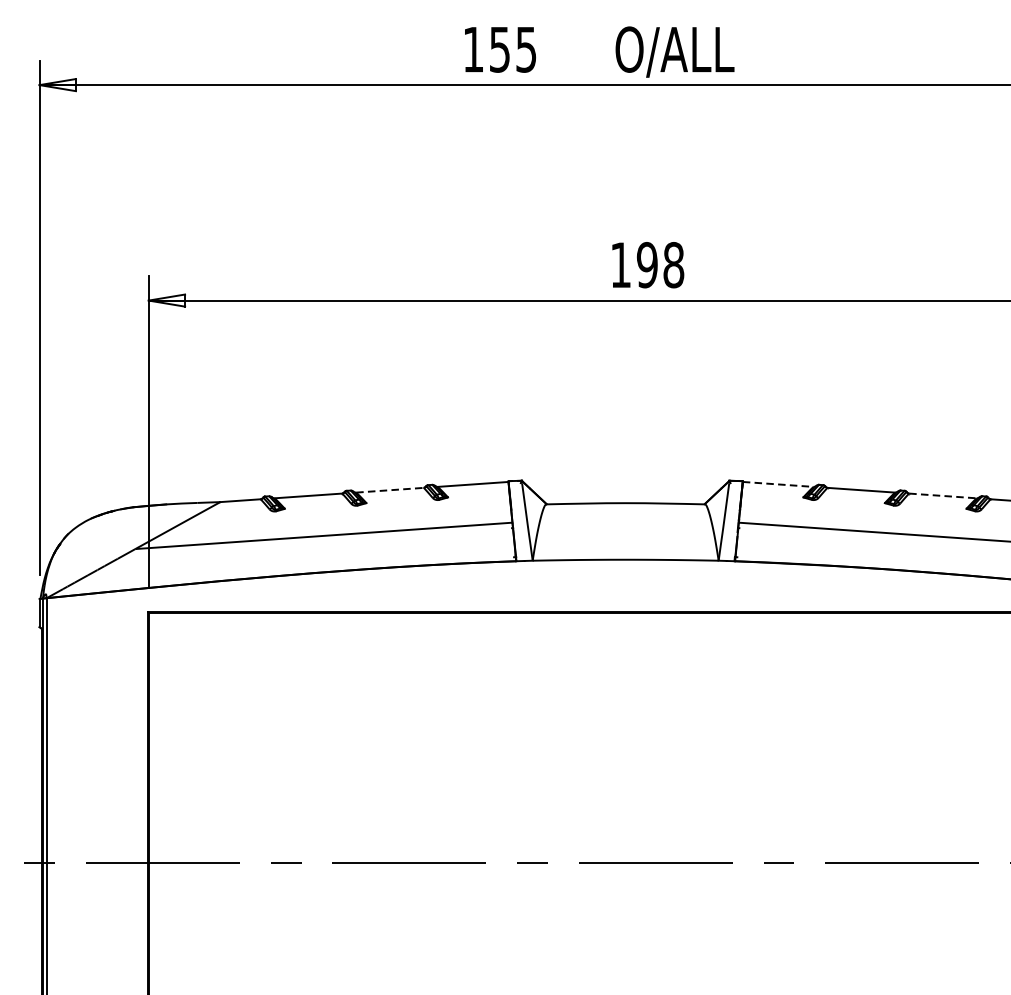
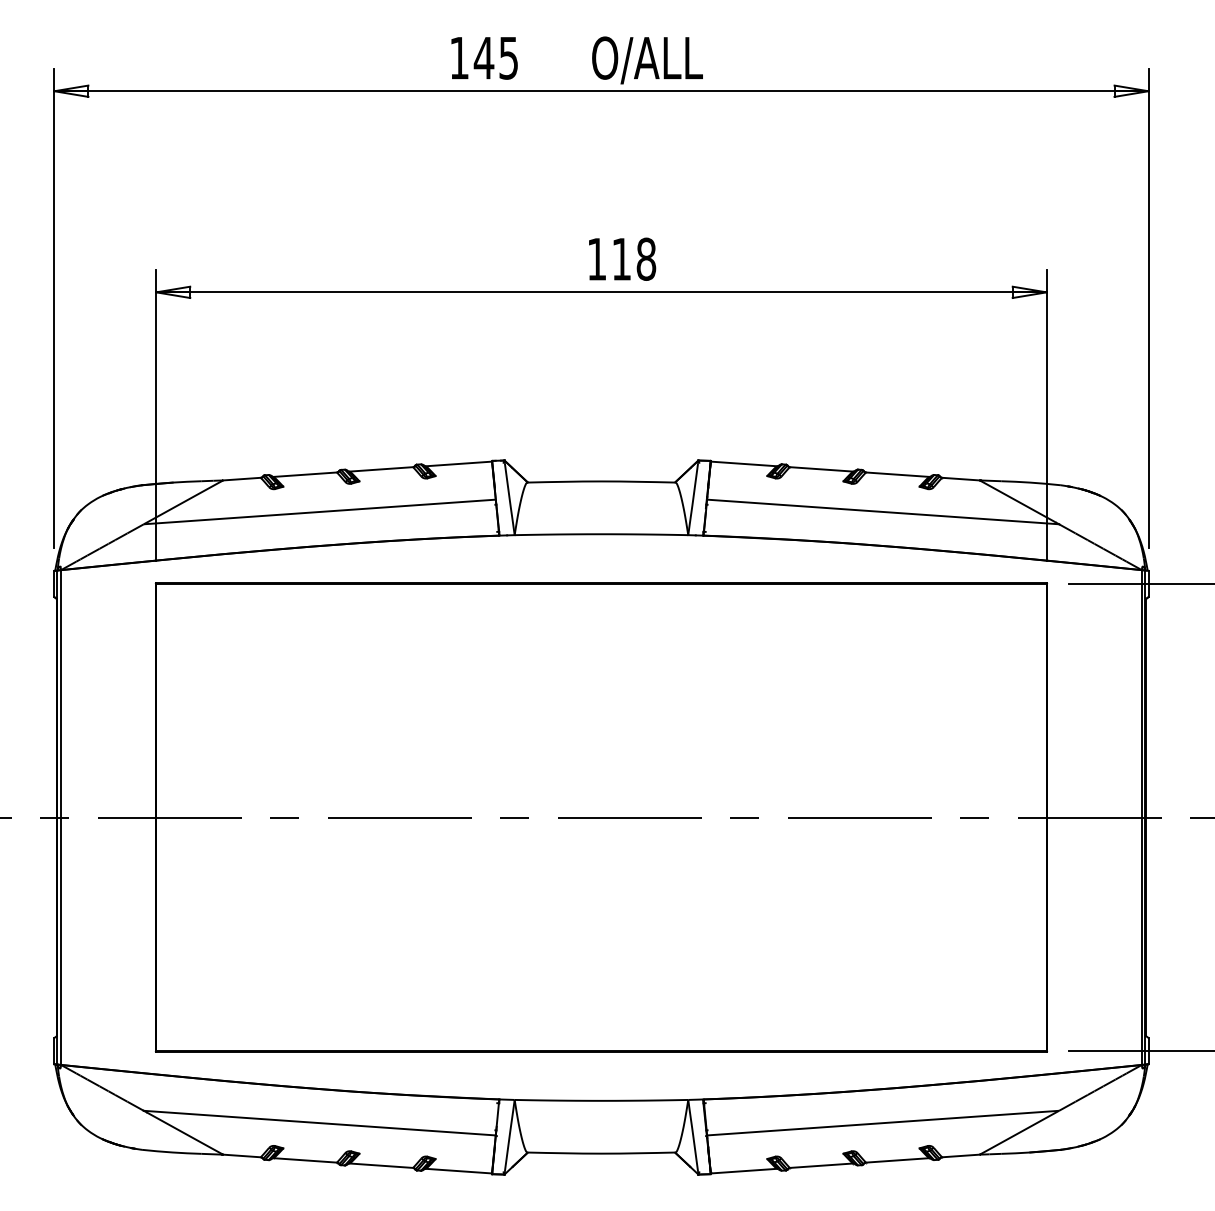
text: (499, 50) -> (483, 58), 155 -> 145
text: (647, 264) -> (621, 258), 198 -> 118
line: (778, 483) -> (744, 463), dashed -> solid
line: (390, 490) -> (381, 469), dashed -> solid
line: (942, 495) -> (897, 474), dashed -> solid

